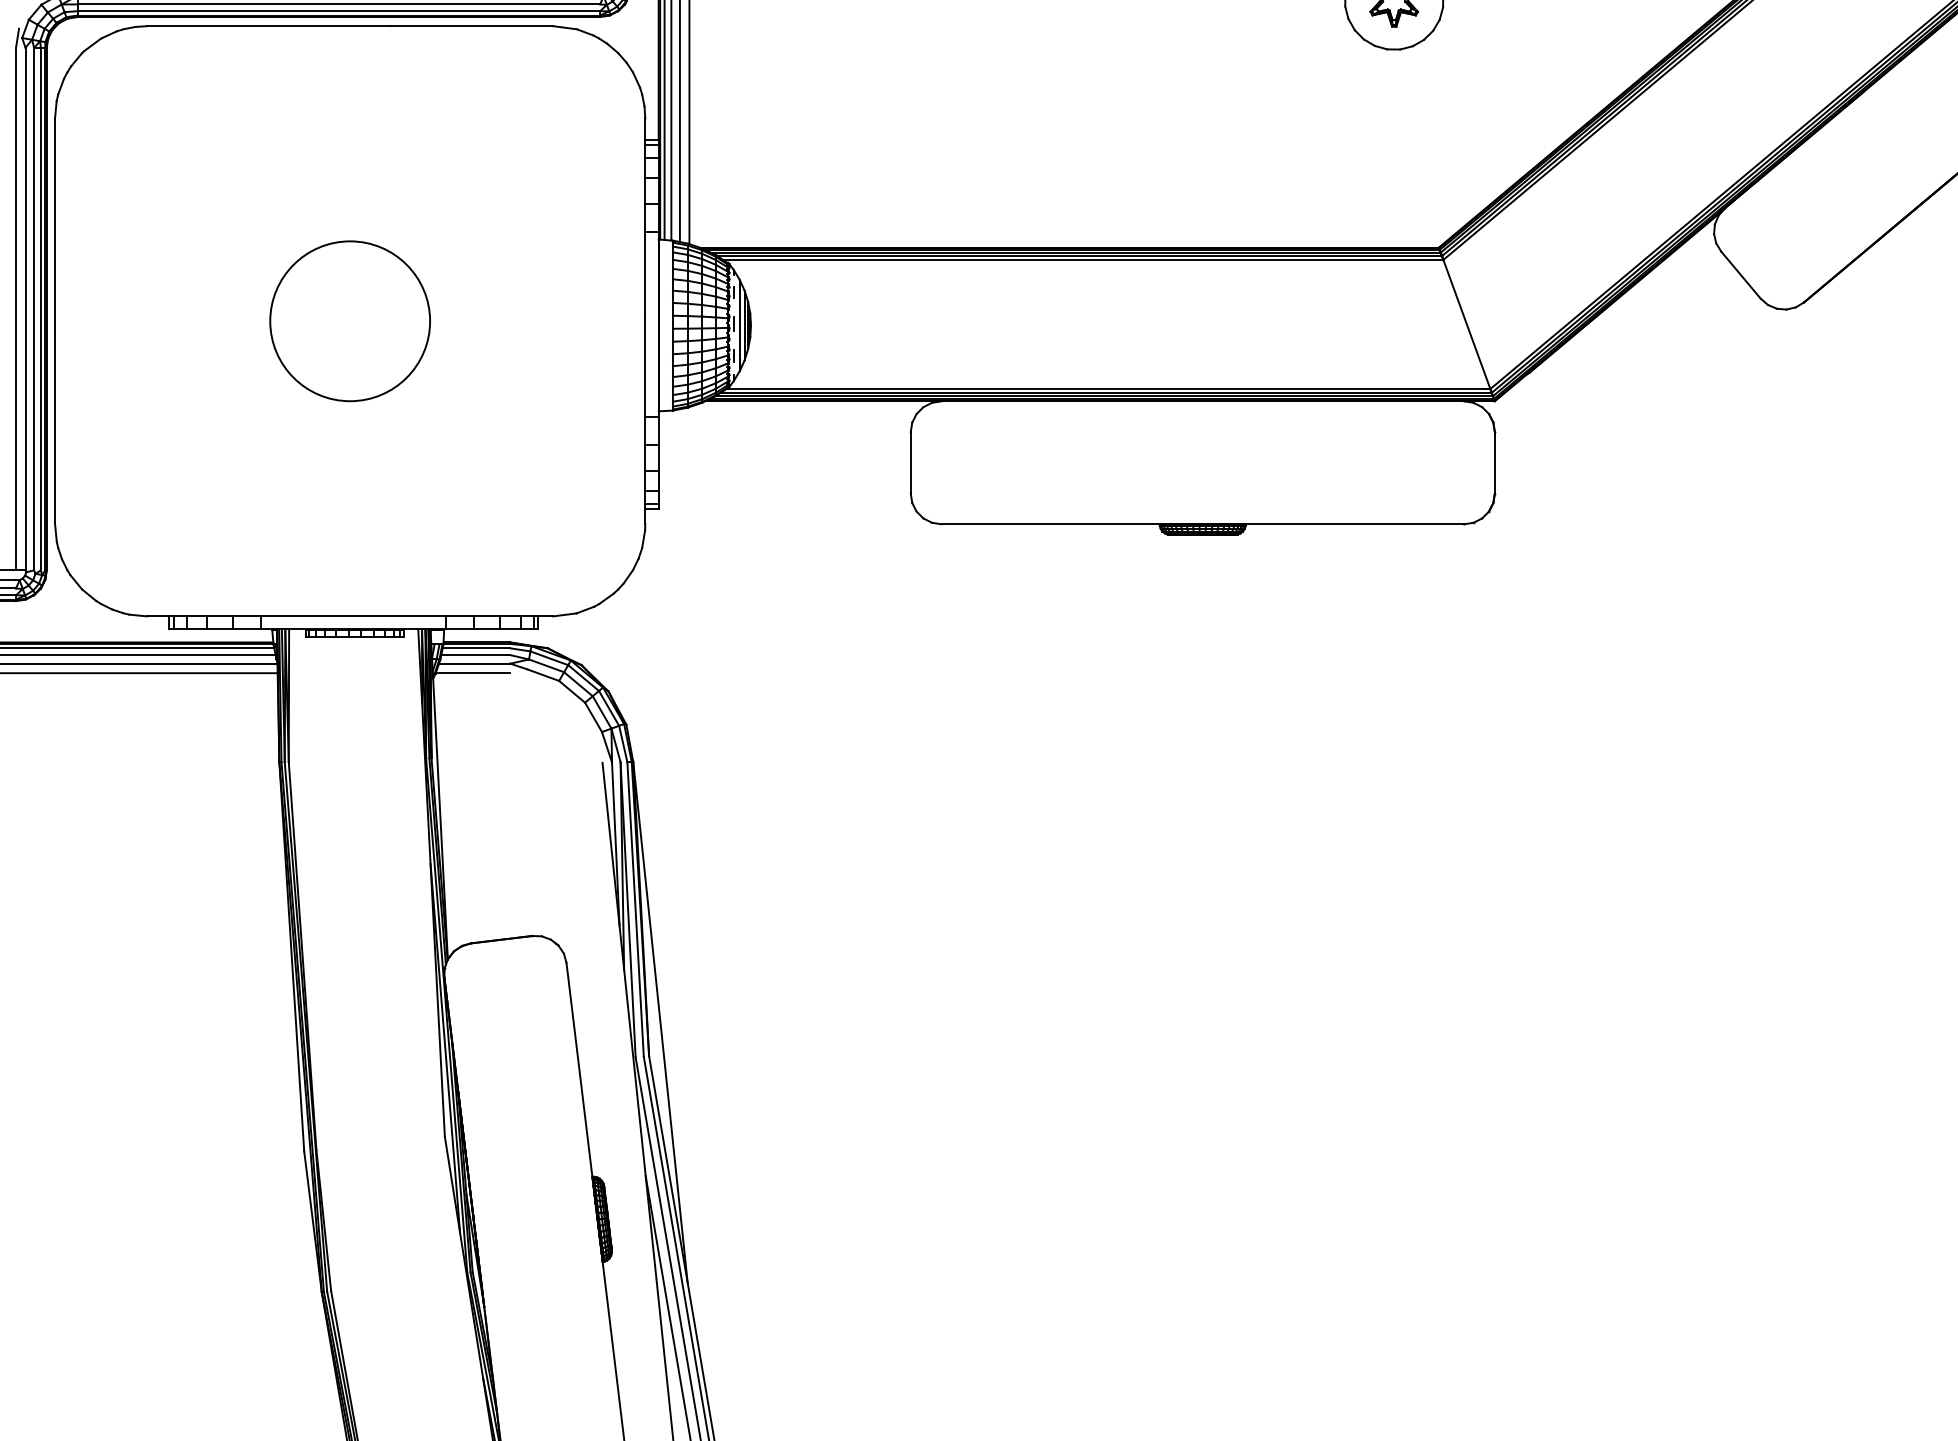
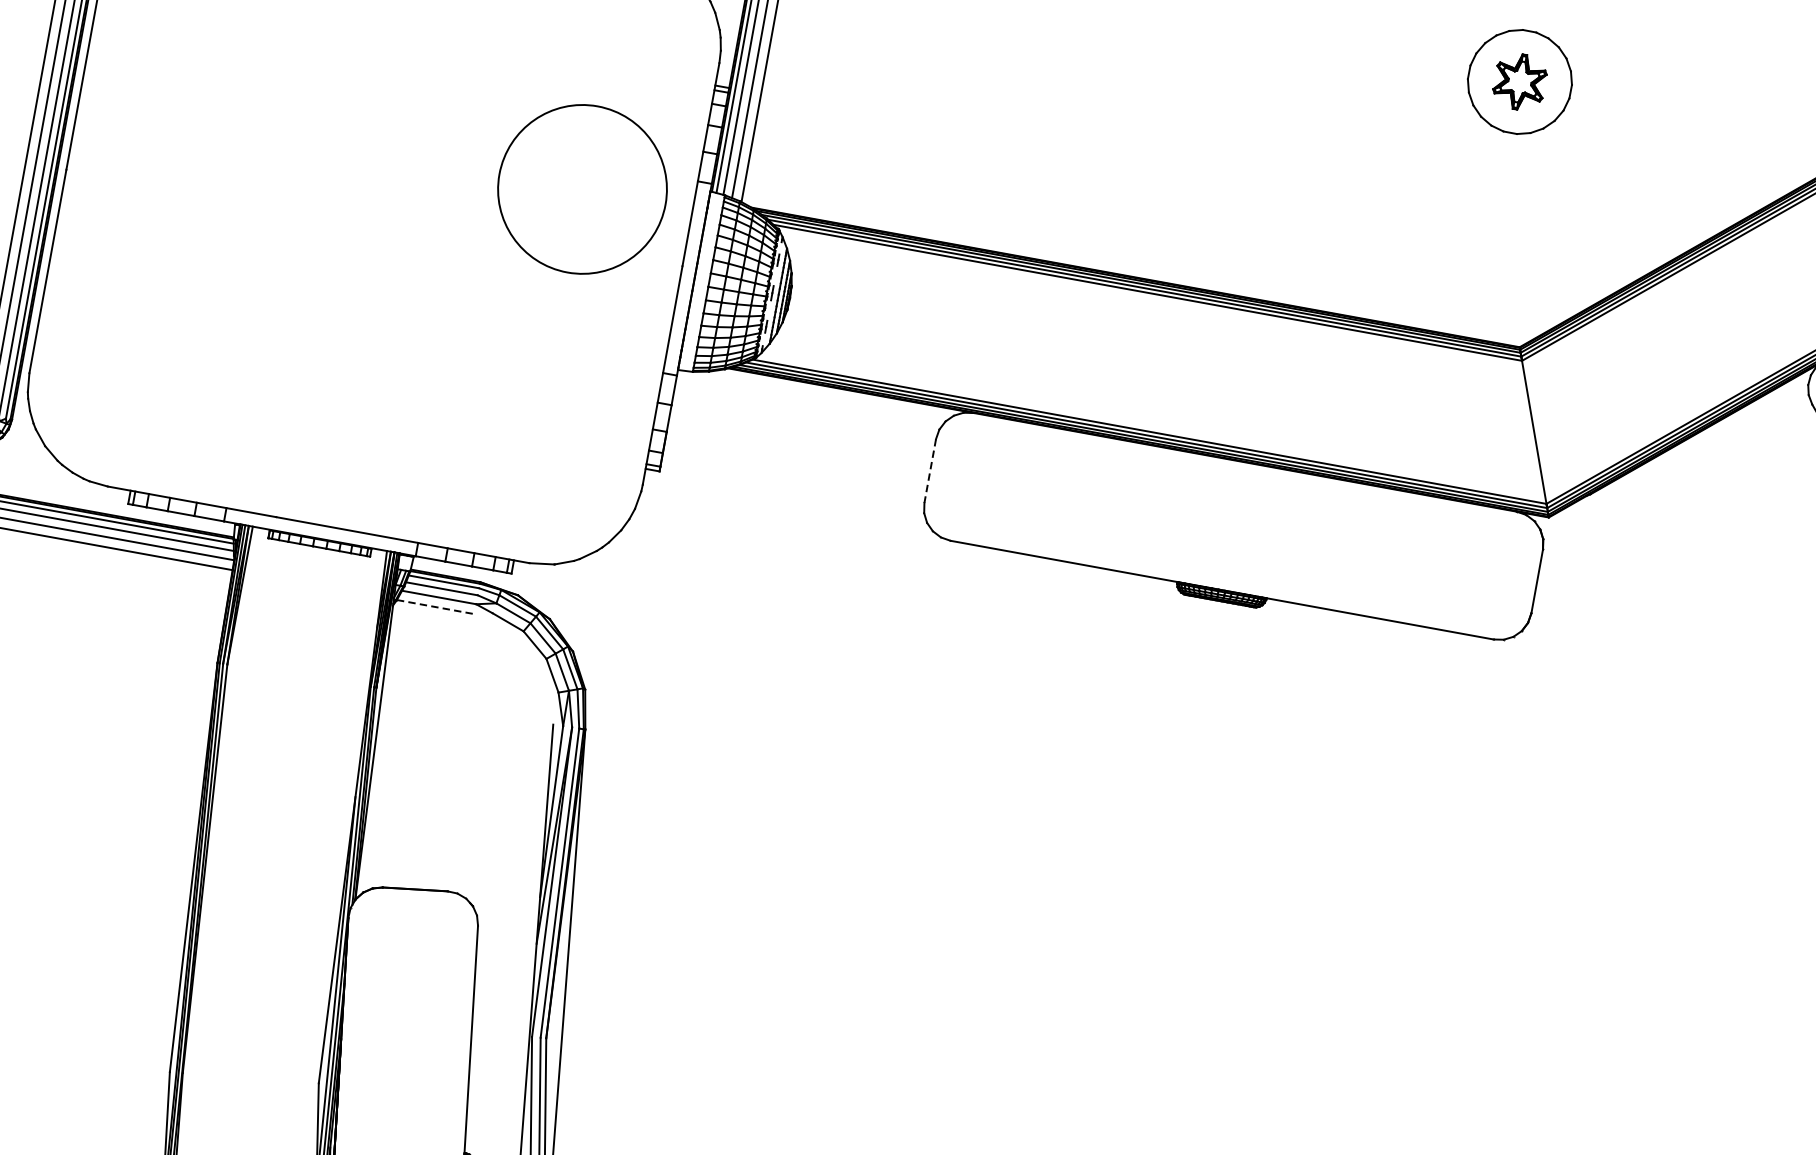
circle: (349, 321) -> (581, 189), moved
line: (910, 462) -> (930, 470), solid -> dashed
line: (473, 673) -> (436, 607), solid -> dashed

